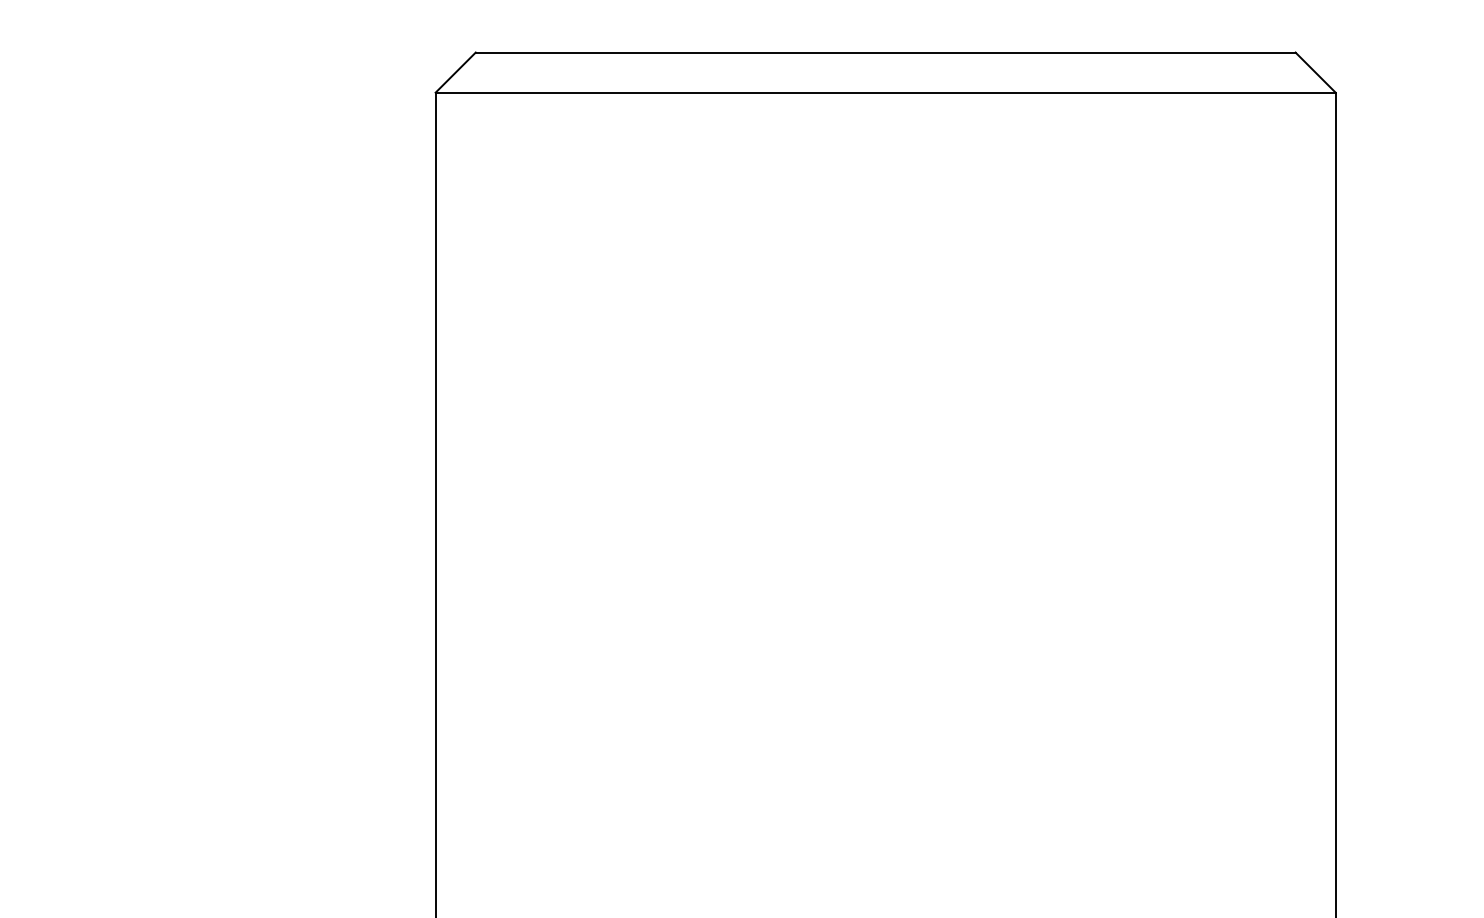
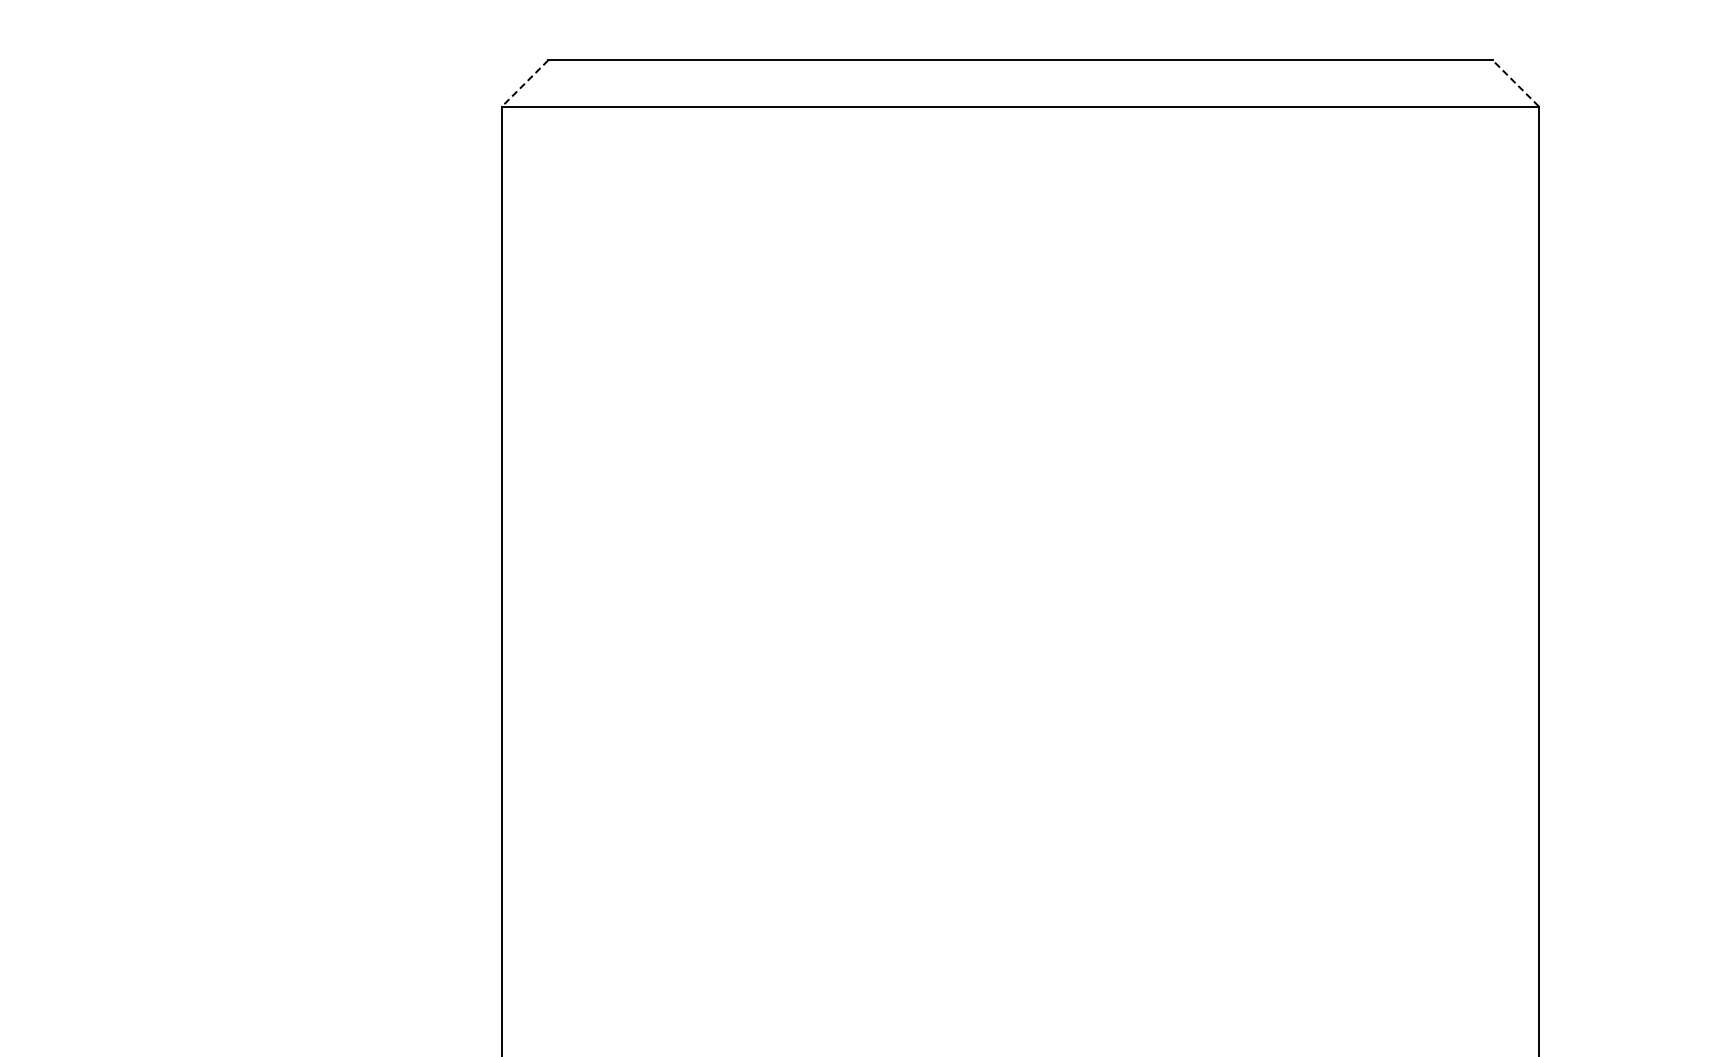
line: (455, 72) -> (525, 83), solid -> dashed
line: (1315, 72) -> (1515, 83), solid -> dashed

